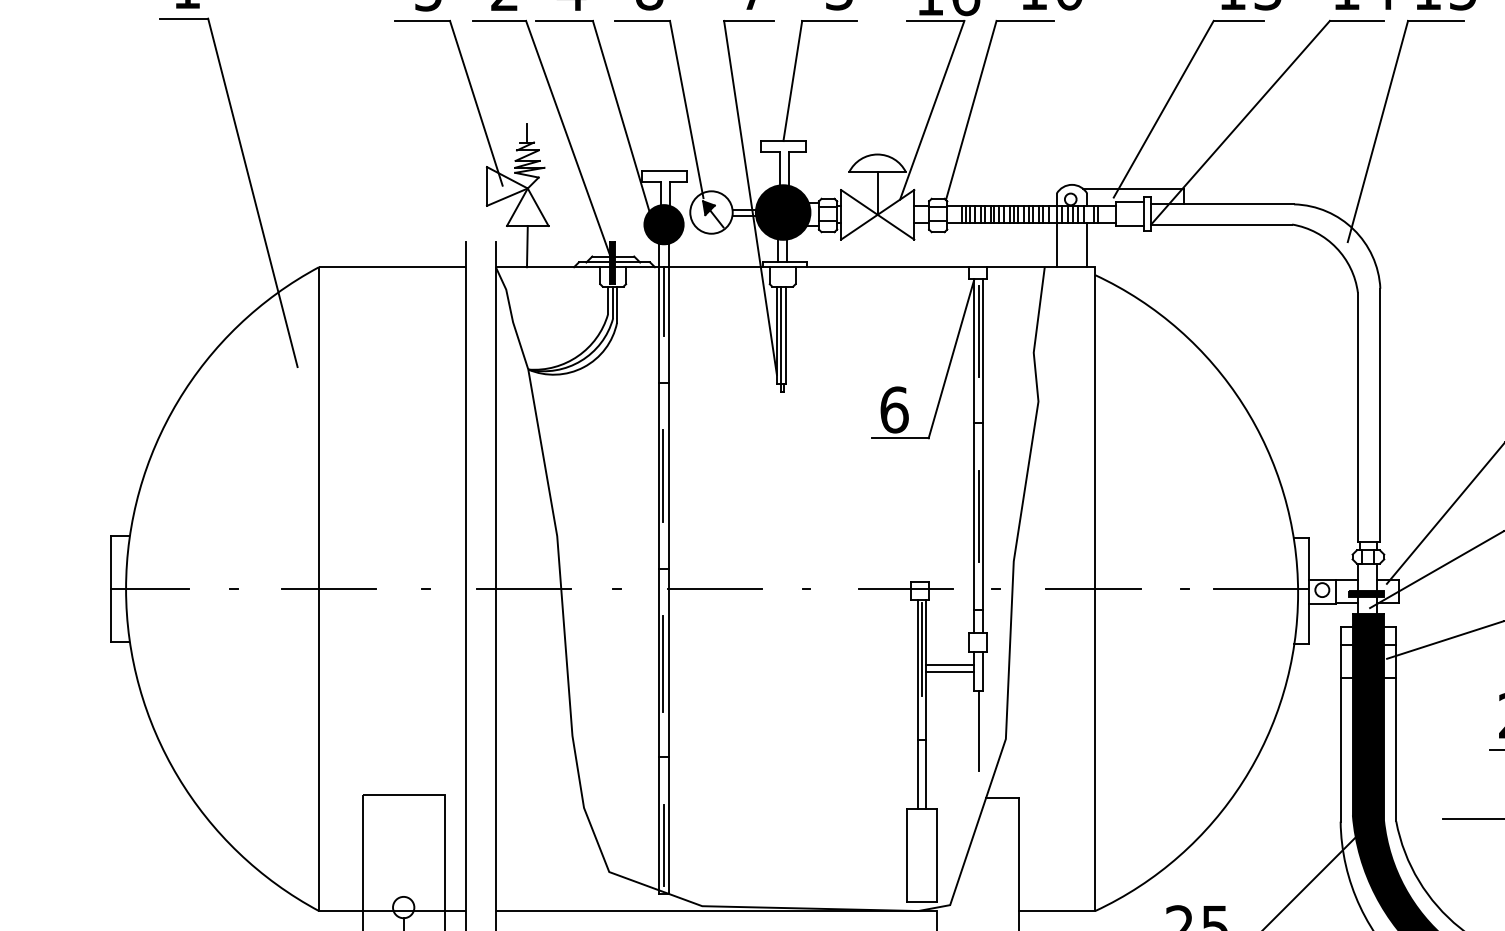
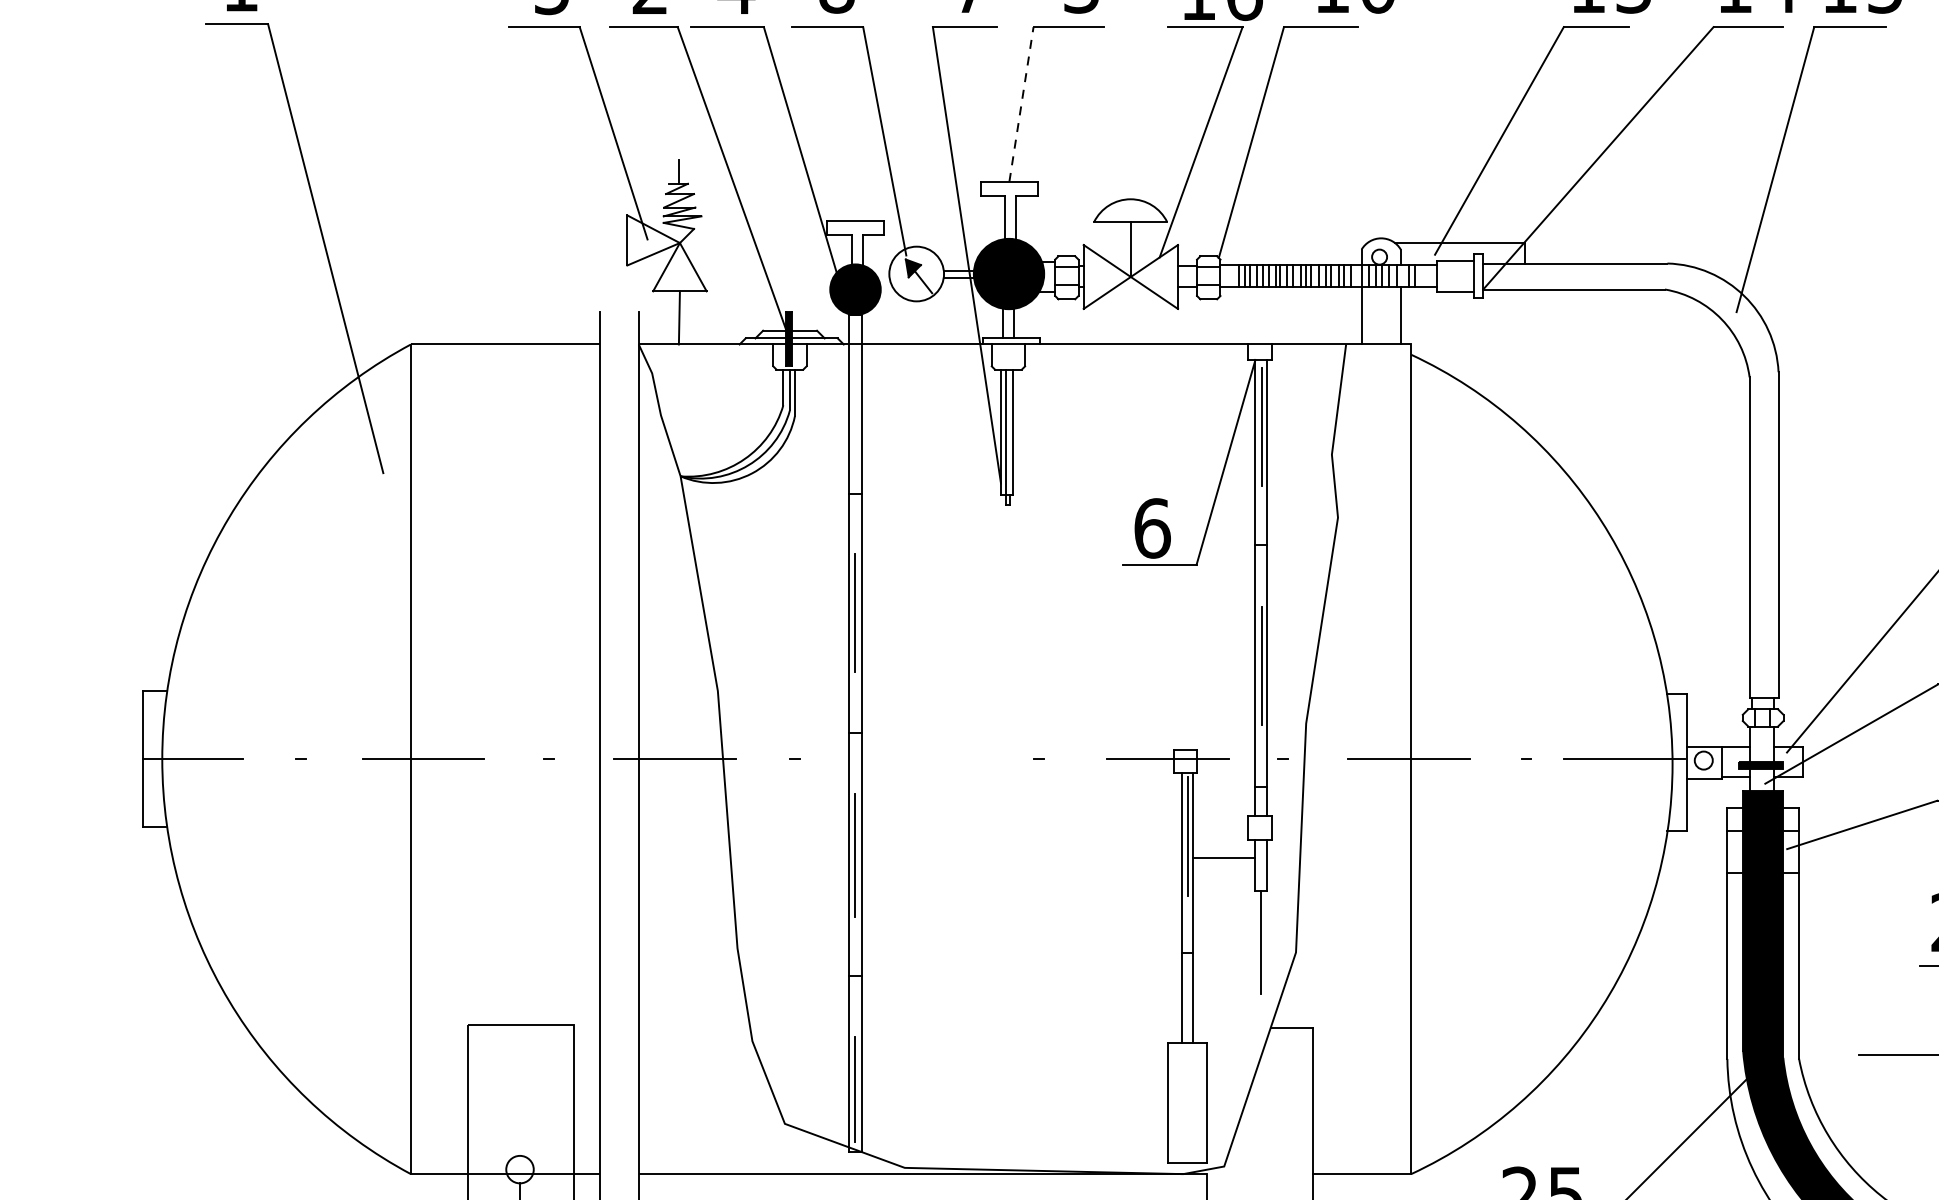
line: (792, 80) -> (1021, 103), solid -> dashed
line: (663, 301) -> (854, 388), removed
line: (715, 588) -> (921, 758), removed
line: (950, 671) -> (1224, 865), removed

